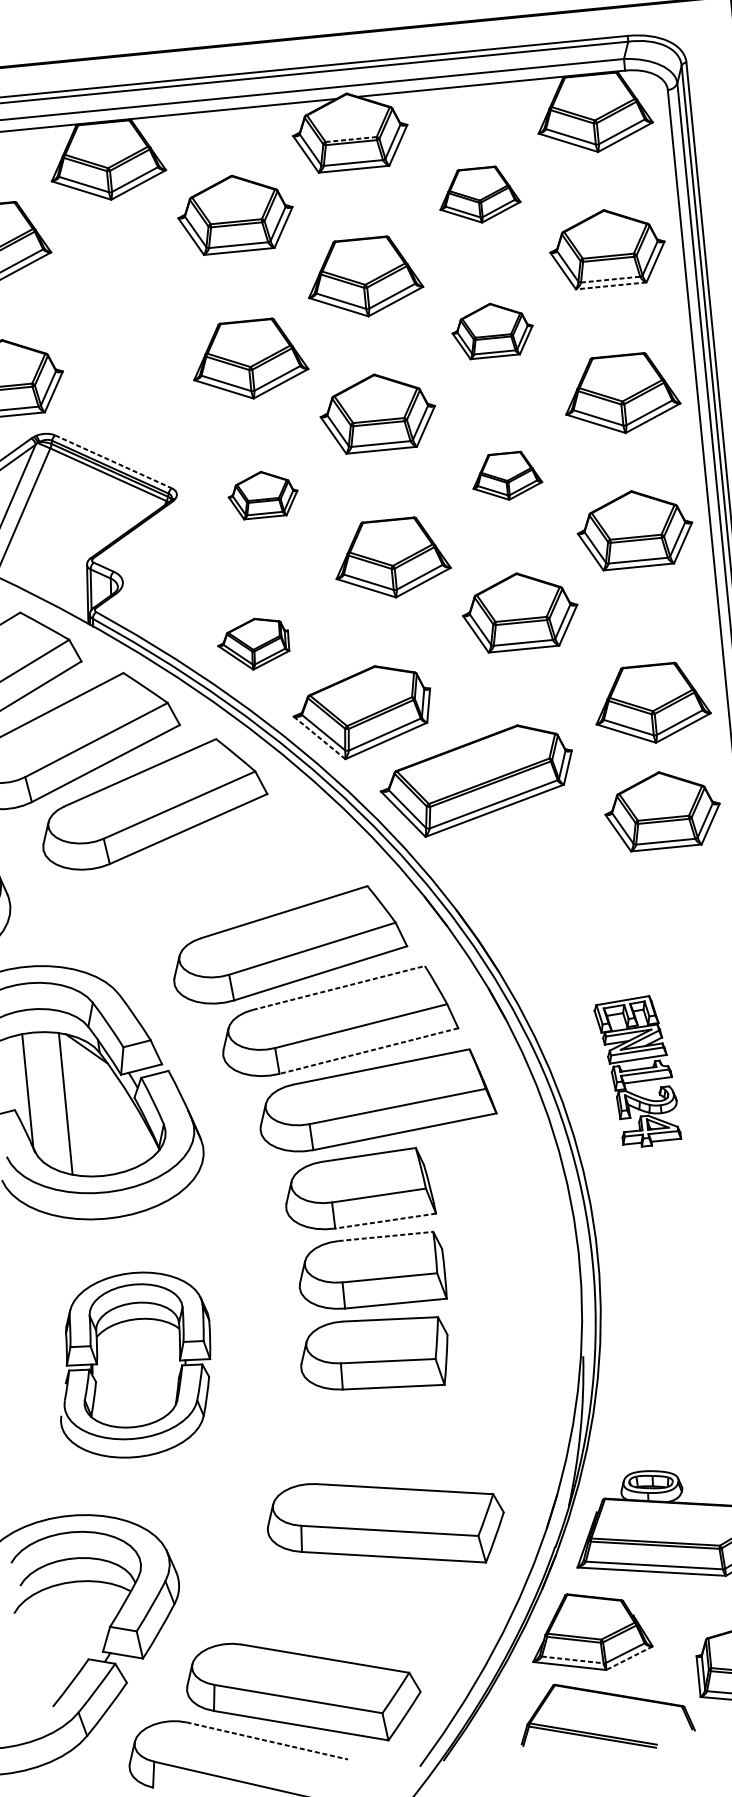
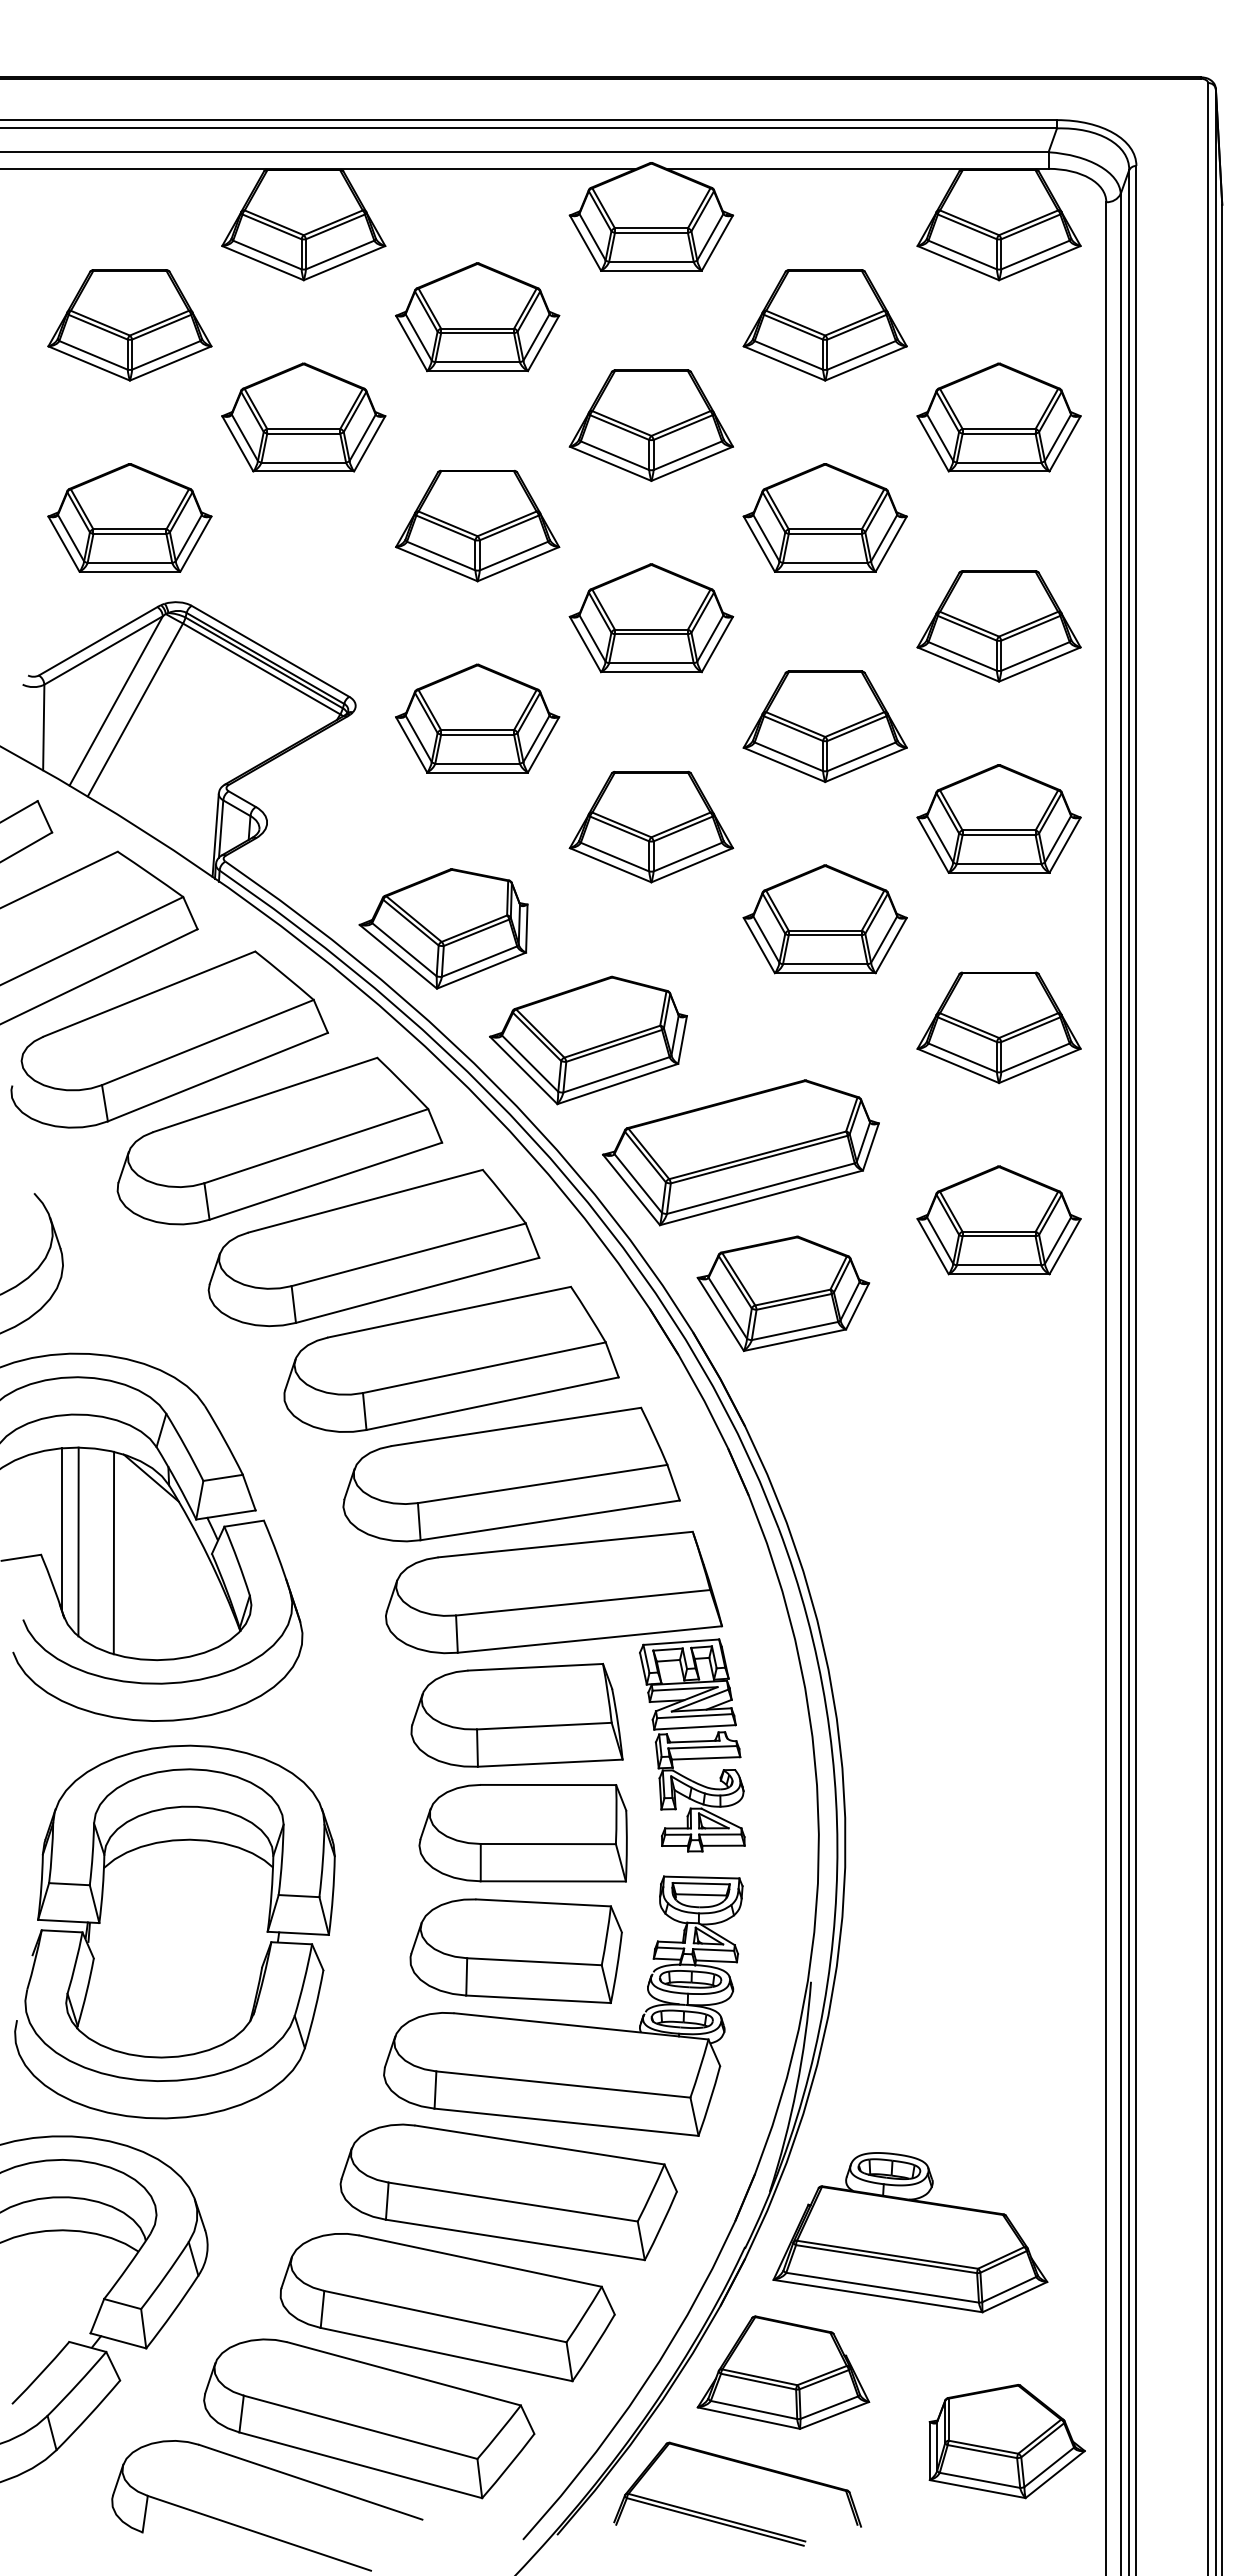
line: (351, 139) -> (651, 228), dashed -> solid
part: (478, 195) -> (824, 325), size x1.43
line: (610, 279) -> (999, 462), dashed -> solid
line: (610, 285) -> (998, 471), dashed -> solid
part: (120, 295) -> (303, 417), added
part: (492, 330) -> (824, 517), size x1.43
line: (113, 461) -> (270, 651), dashed -> solid
part: (506, 476) -> (824, 726), size x1.67
part: (263, 494) -> (477, 718), size x1.67
part: (253, 644) -> (443, 928), size x1.67
part: (651, 703) -> (998, 1027), moved
line: (319, 737) -> (523, 1070), dashed -> solid
part: (226, 872) -> (373, 1248), added
part: (516, 876) -> (783, 1293), added
line: (338, 987) -> (516, 1426), dashed -> solid
line: (368, 1051) -> (549, 1520), dashed -> solid
part: (637, 1072) -> (692, 1745), moved
line: (40, 1098) -> (78, 1541), added
line: (385, 1221) -> (549, 1763), dashed -> solid
line: (385, 1236) -> (548, 1785), dashed -> solid
part: (134, 1364) -> (174, 1931), size x1.43
part: (412, 1402) -> (563, 2023), added
part: (351, 1609) -> (447, 2307), added
line: (629, 1658) -> (834, 2415), dashed -> solid
line: (573, 1660) -> (754, 2410), dashed -> solid
part: (601, 1734) -> (728, 2519), moved
line: (267, 1741) -> (310, 2482), dashed -> solid

